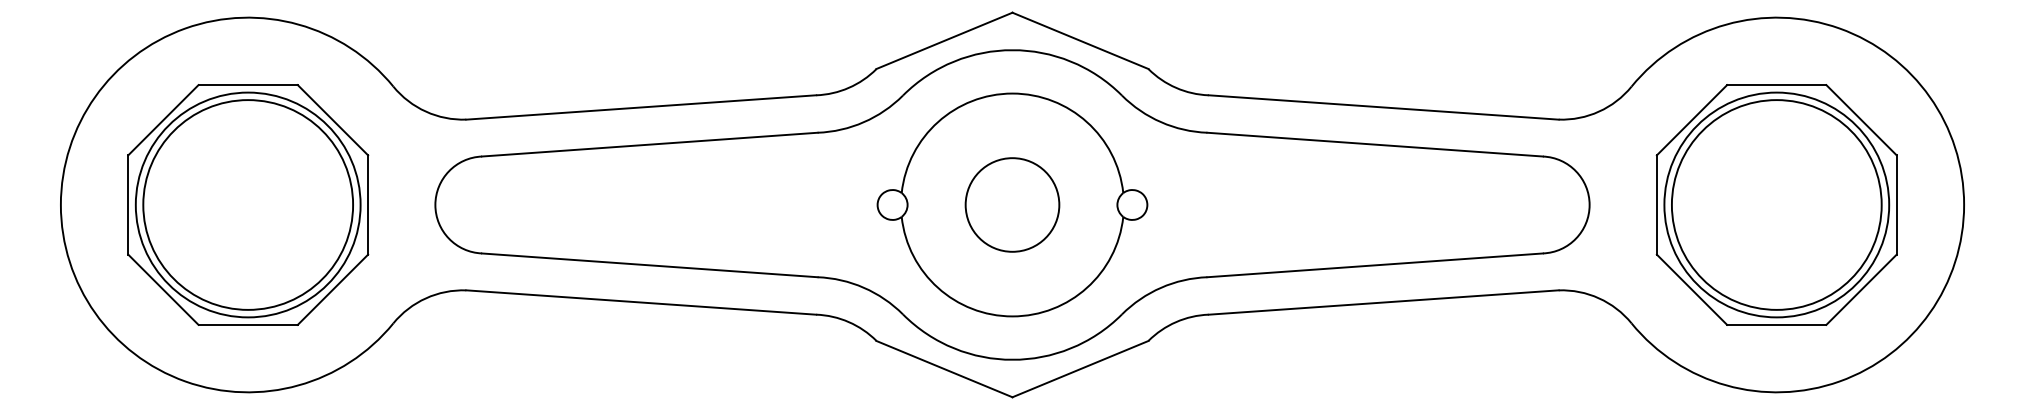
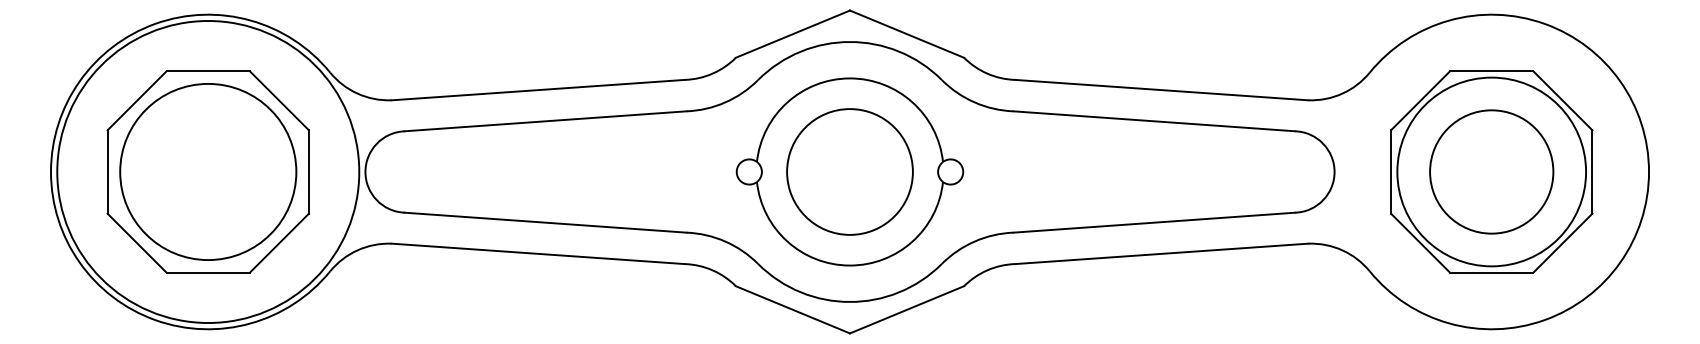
circle: (247, 204) -> (207, 171), size x1.6
circle: (1011, 204) -> (849, 171), size x1.6
circle: (1776, 204) -> (1491, 171), size x0.7

